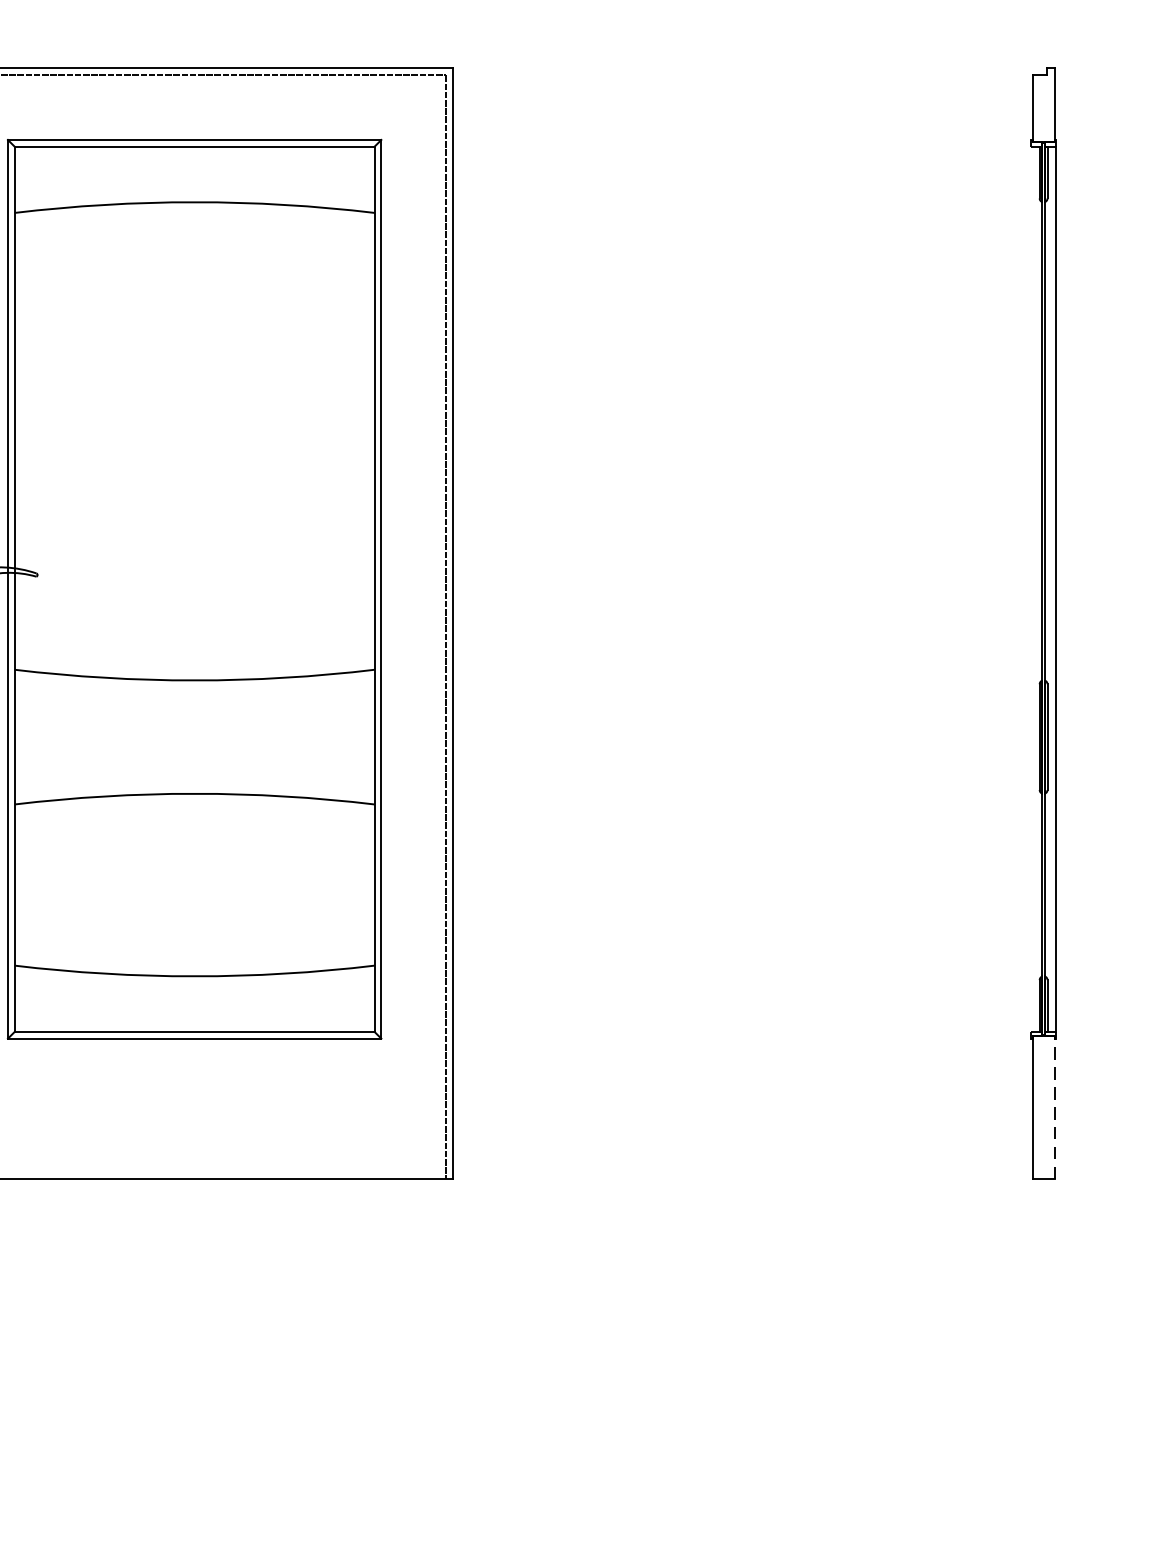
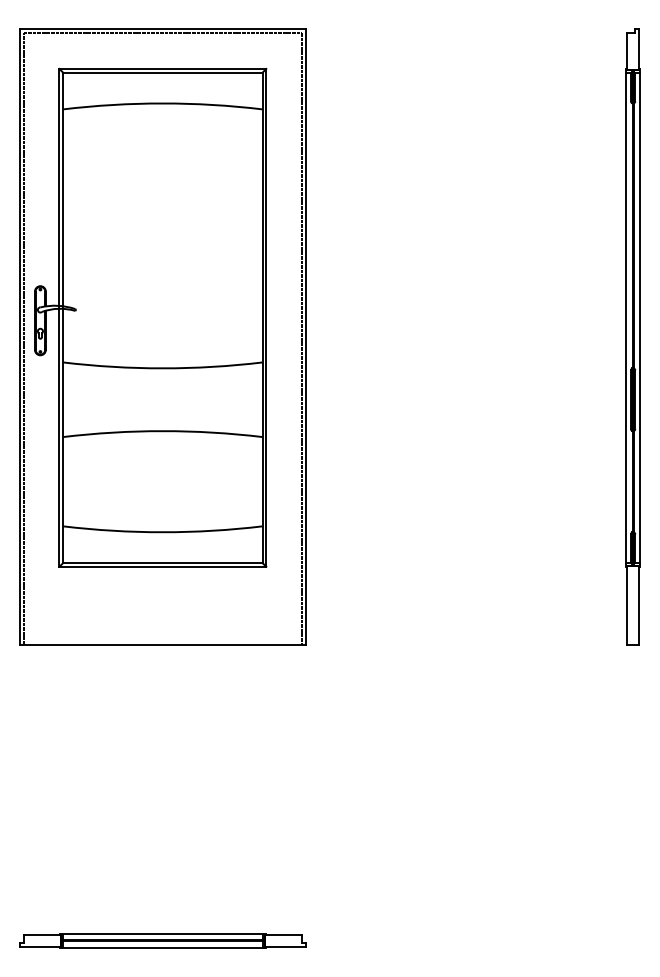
line: (1031, 588) -> (626, 317), added
line: (1055, 1108) -> (639, 605), dashed -> solid

